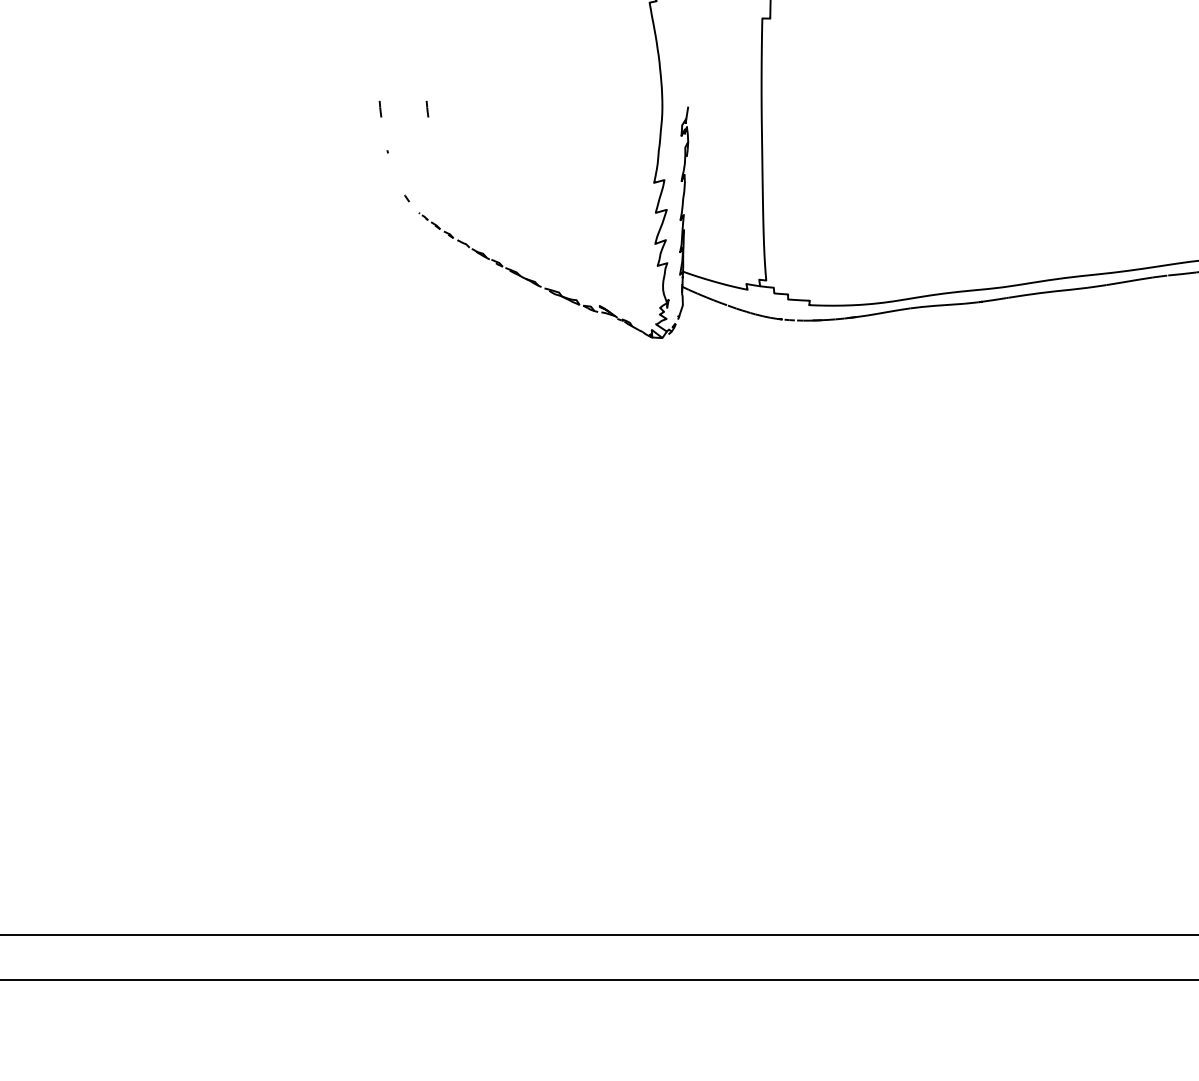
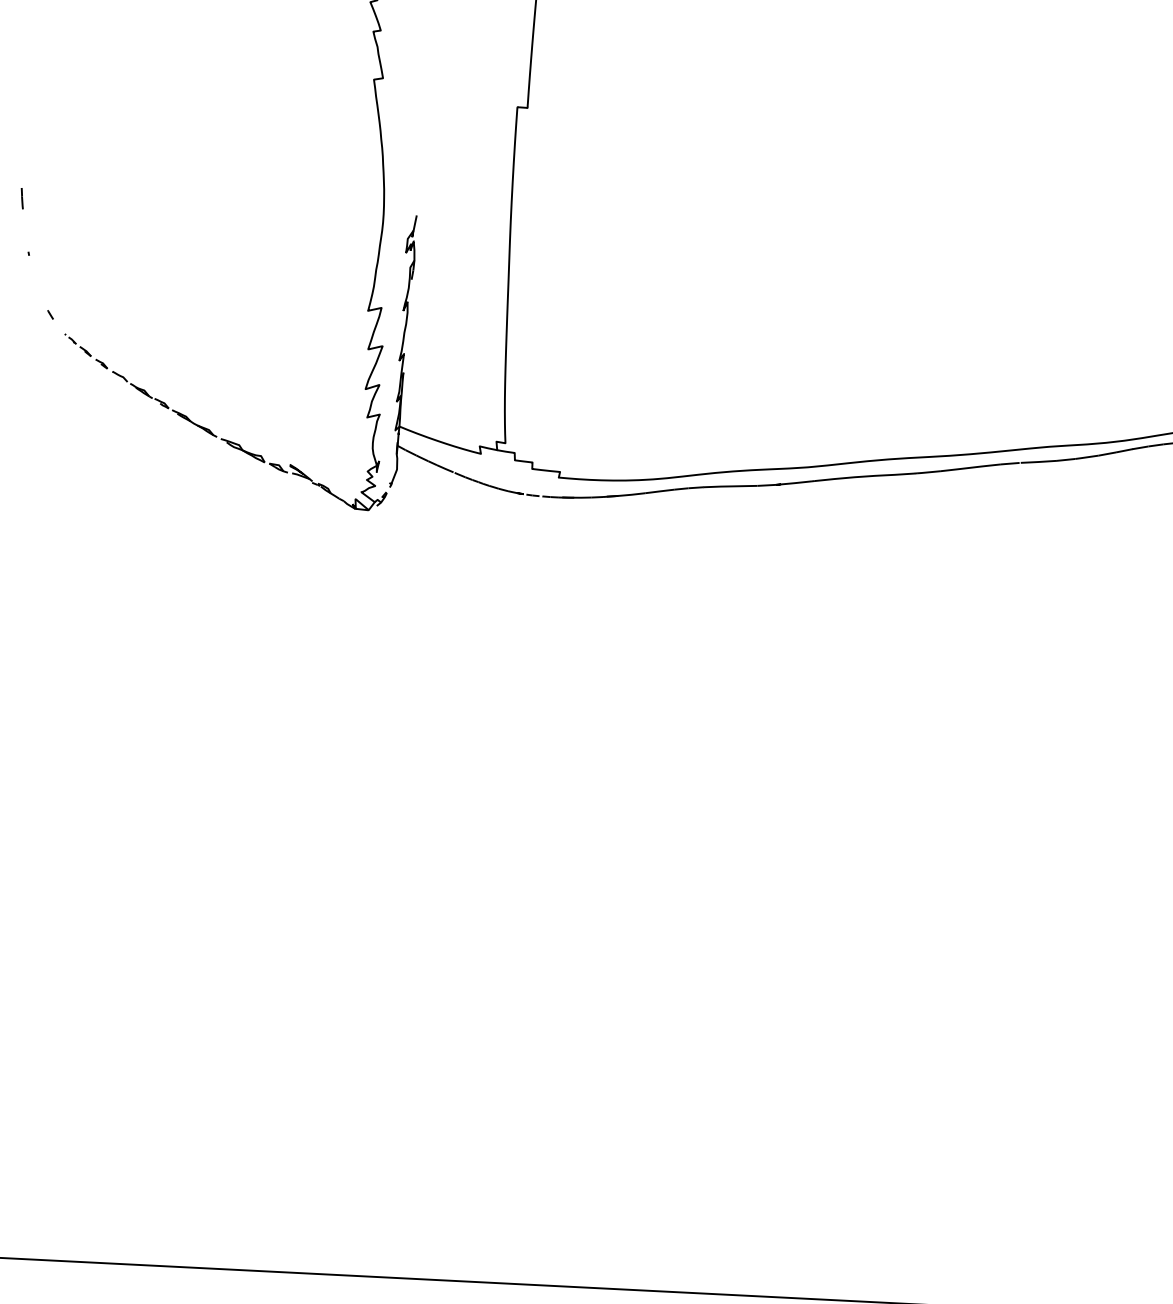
line: (427, 109) -> (82, 202), removed

